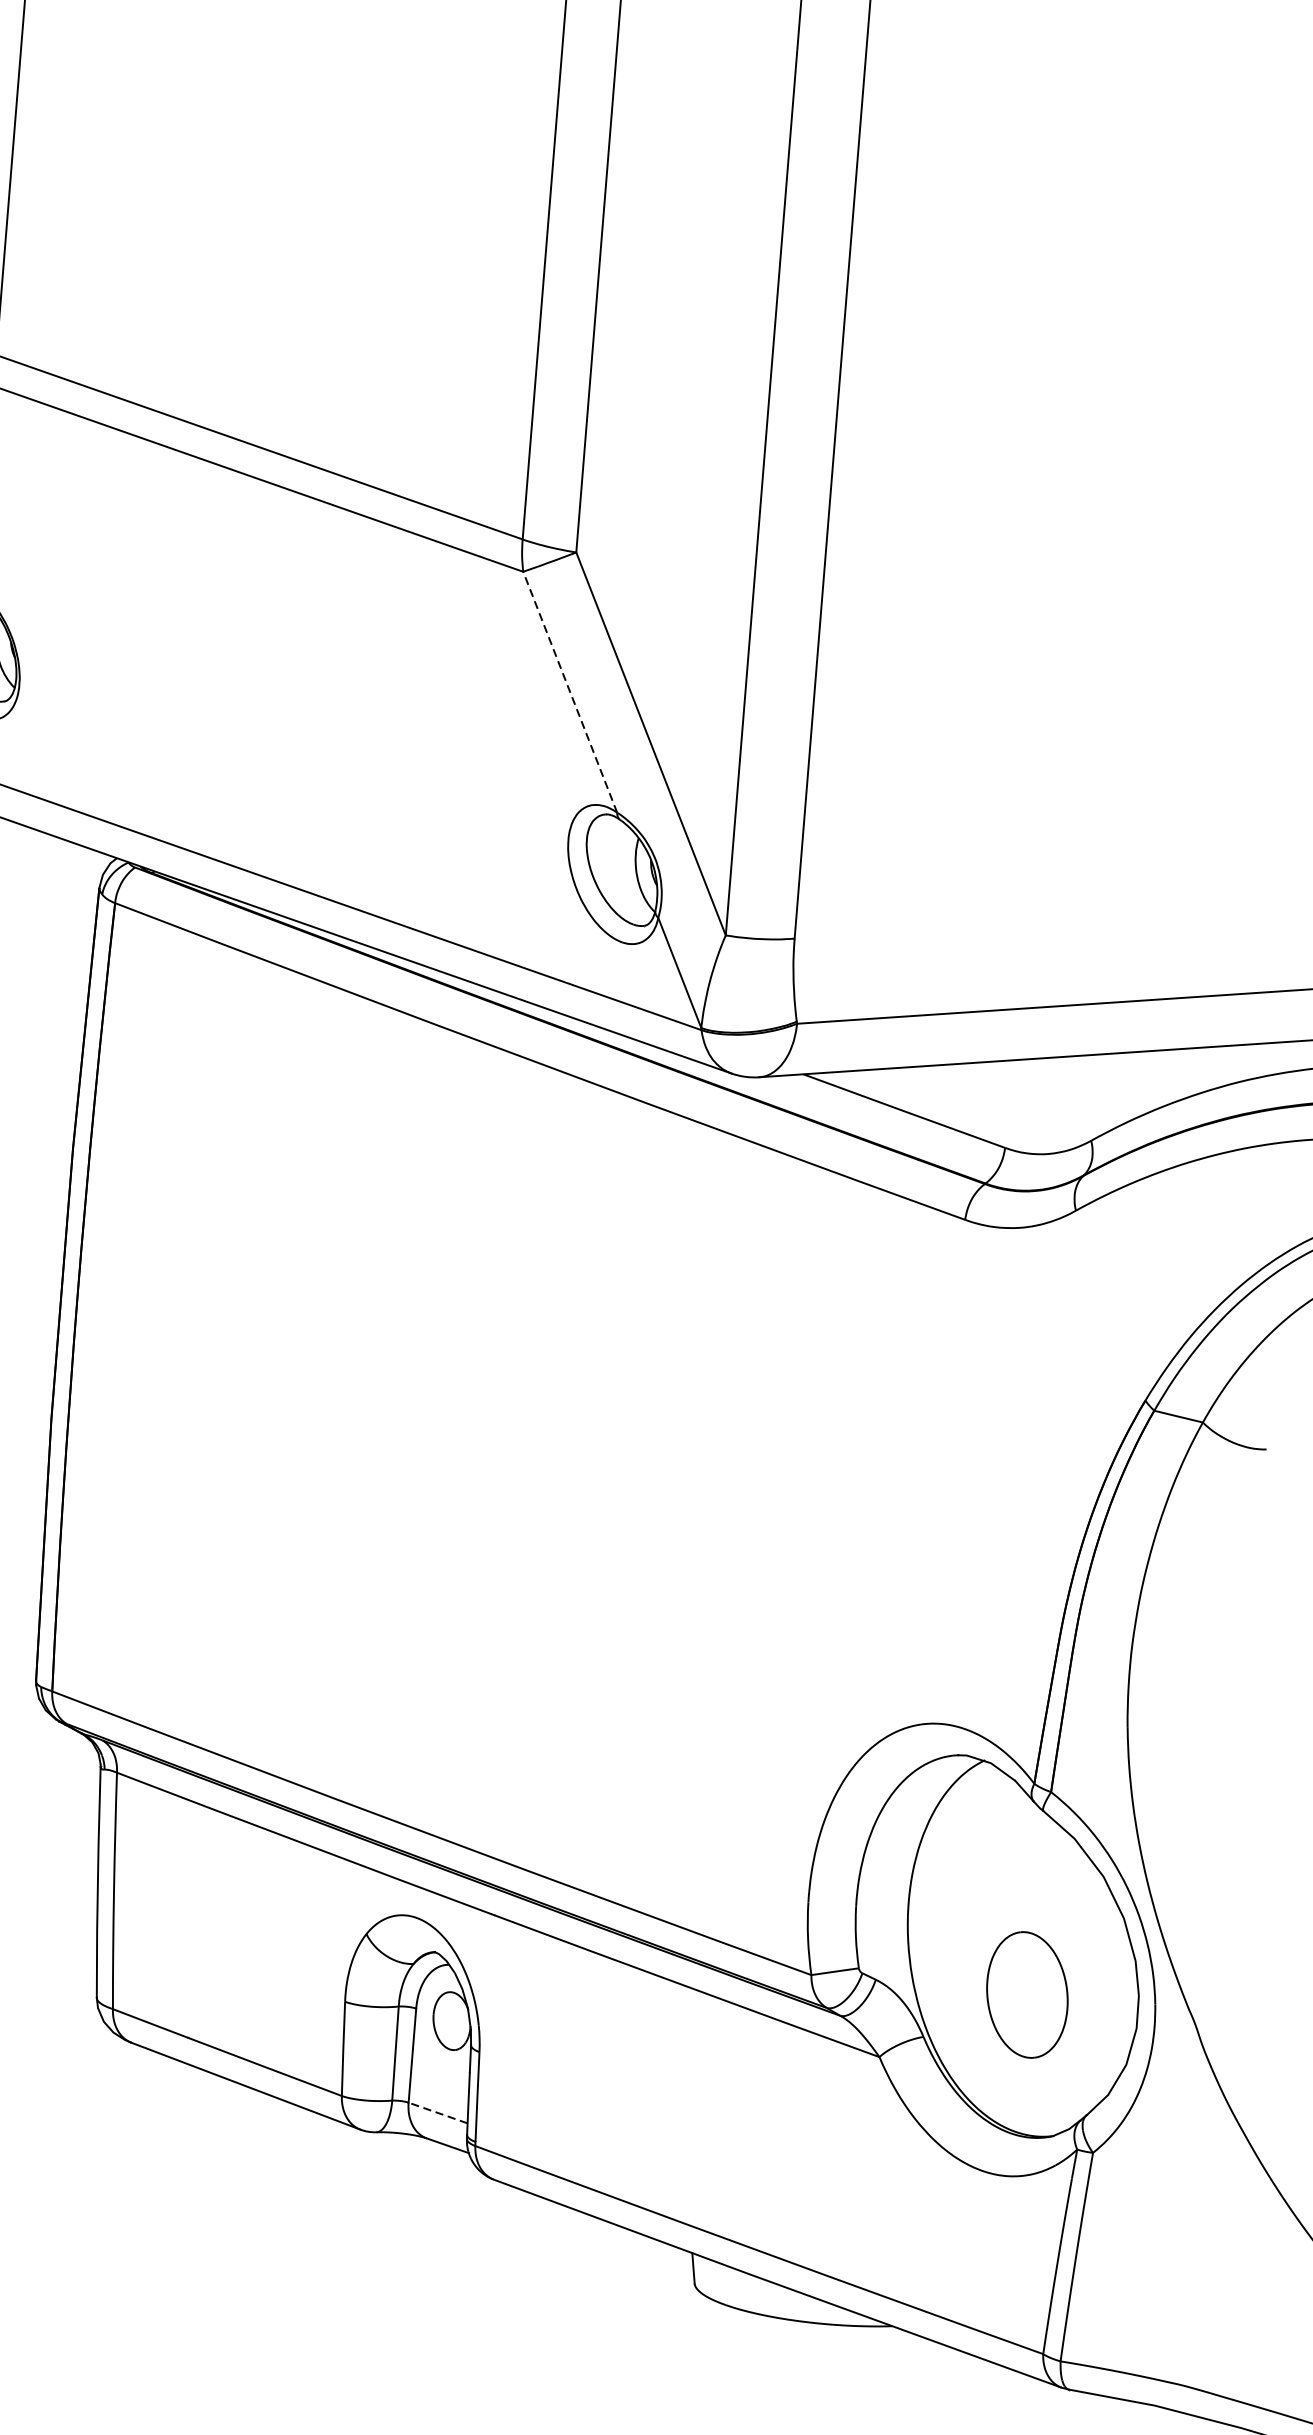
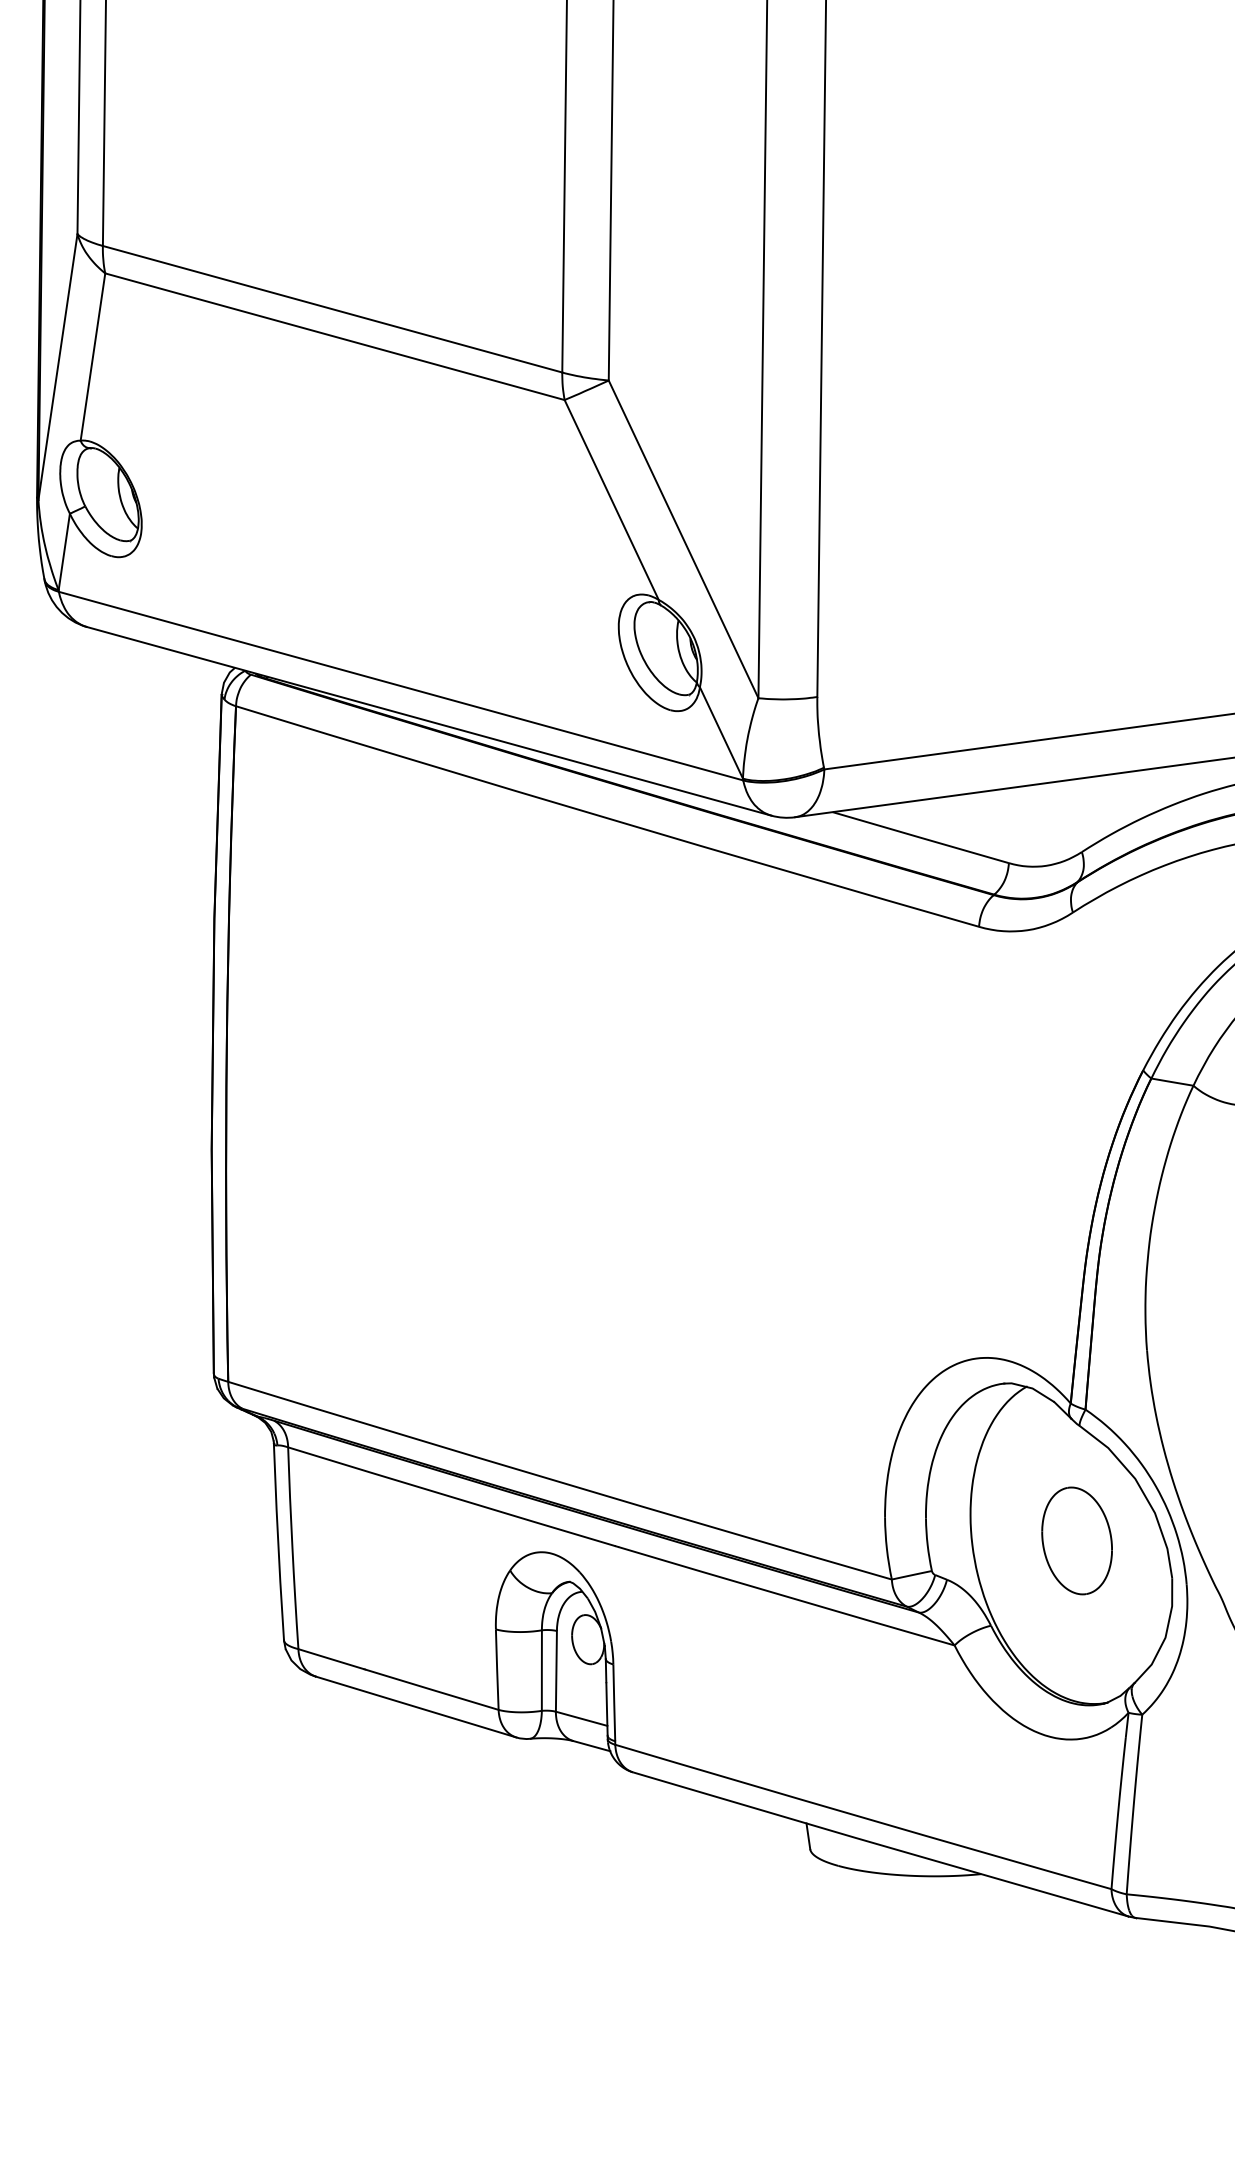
line: (570, 691) -> (611, 499), dashed -> solid
part: (1026, 1994) -> (1076, 1540), moved
line: (437, 2112) -> (581, 1718), dashed -> solid

